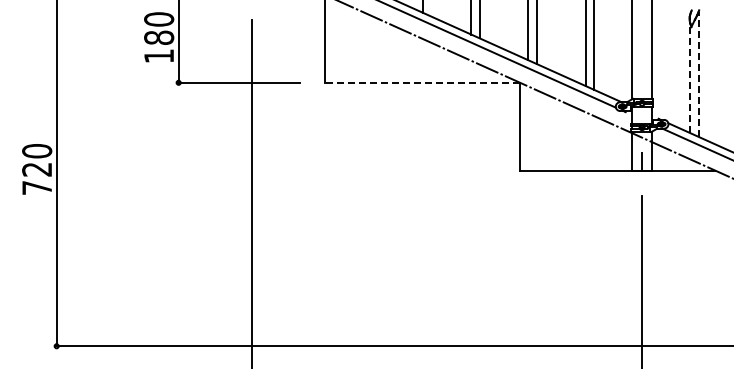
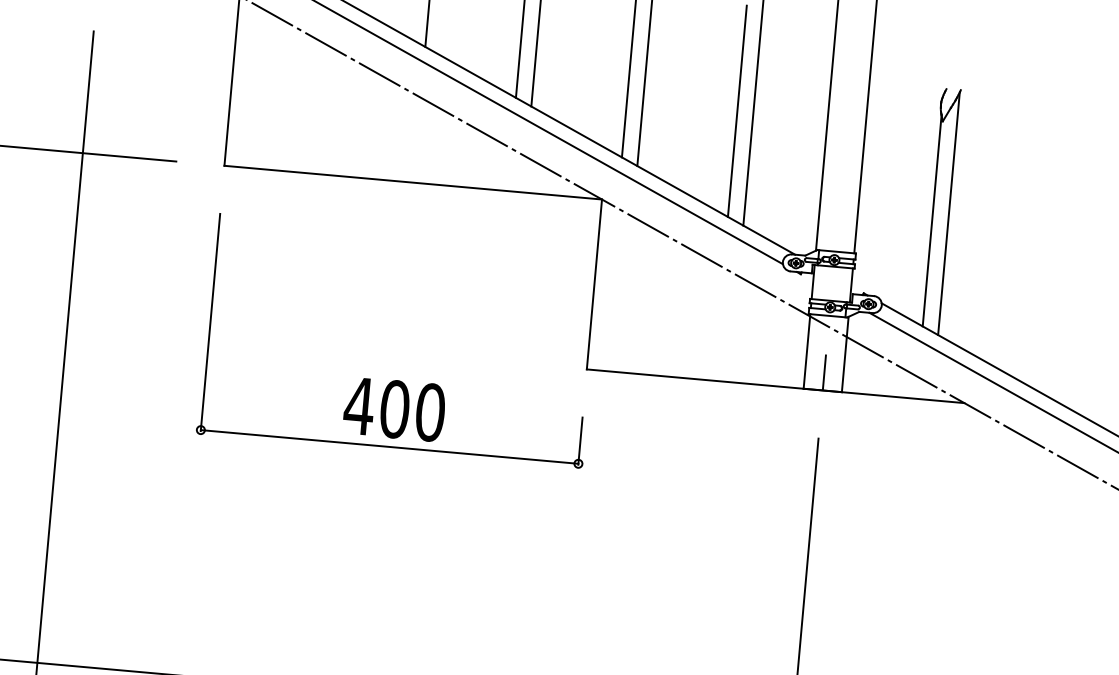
line: (698, 74) -> (948, 214), dashed -> solid
line: (690, 78) -> (932, 220), dashed -> solid
line: (422, 82) -> (413, 182), dashed -> solid
part: (423, 184) -> (397, 379), added

